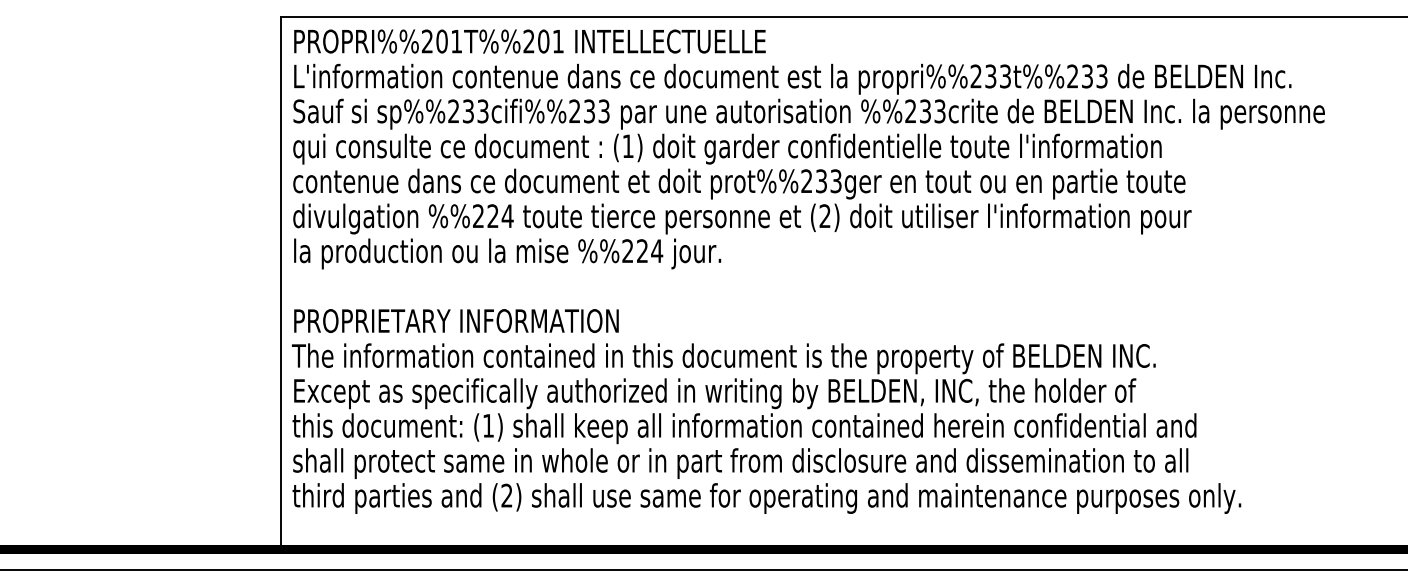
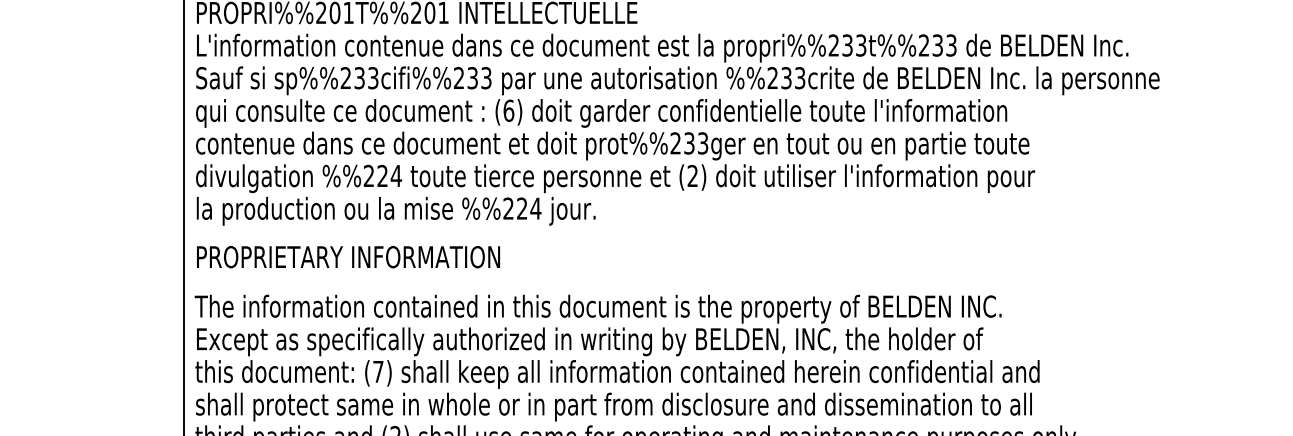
text: (628, 146) -> (509, 110), (1) -> (6)
text: (456, 320) -> (348, 256), moved
text: (488, 425) -> (378, 371), (1) -> (7)

